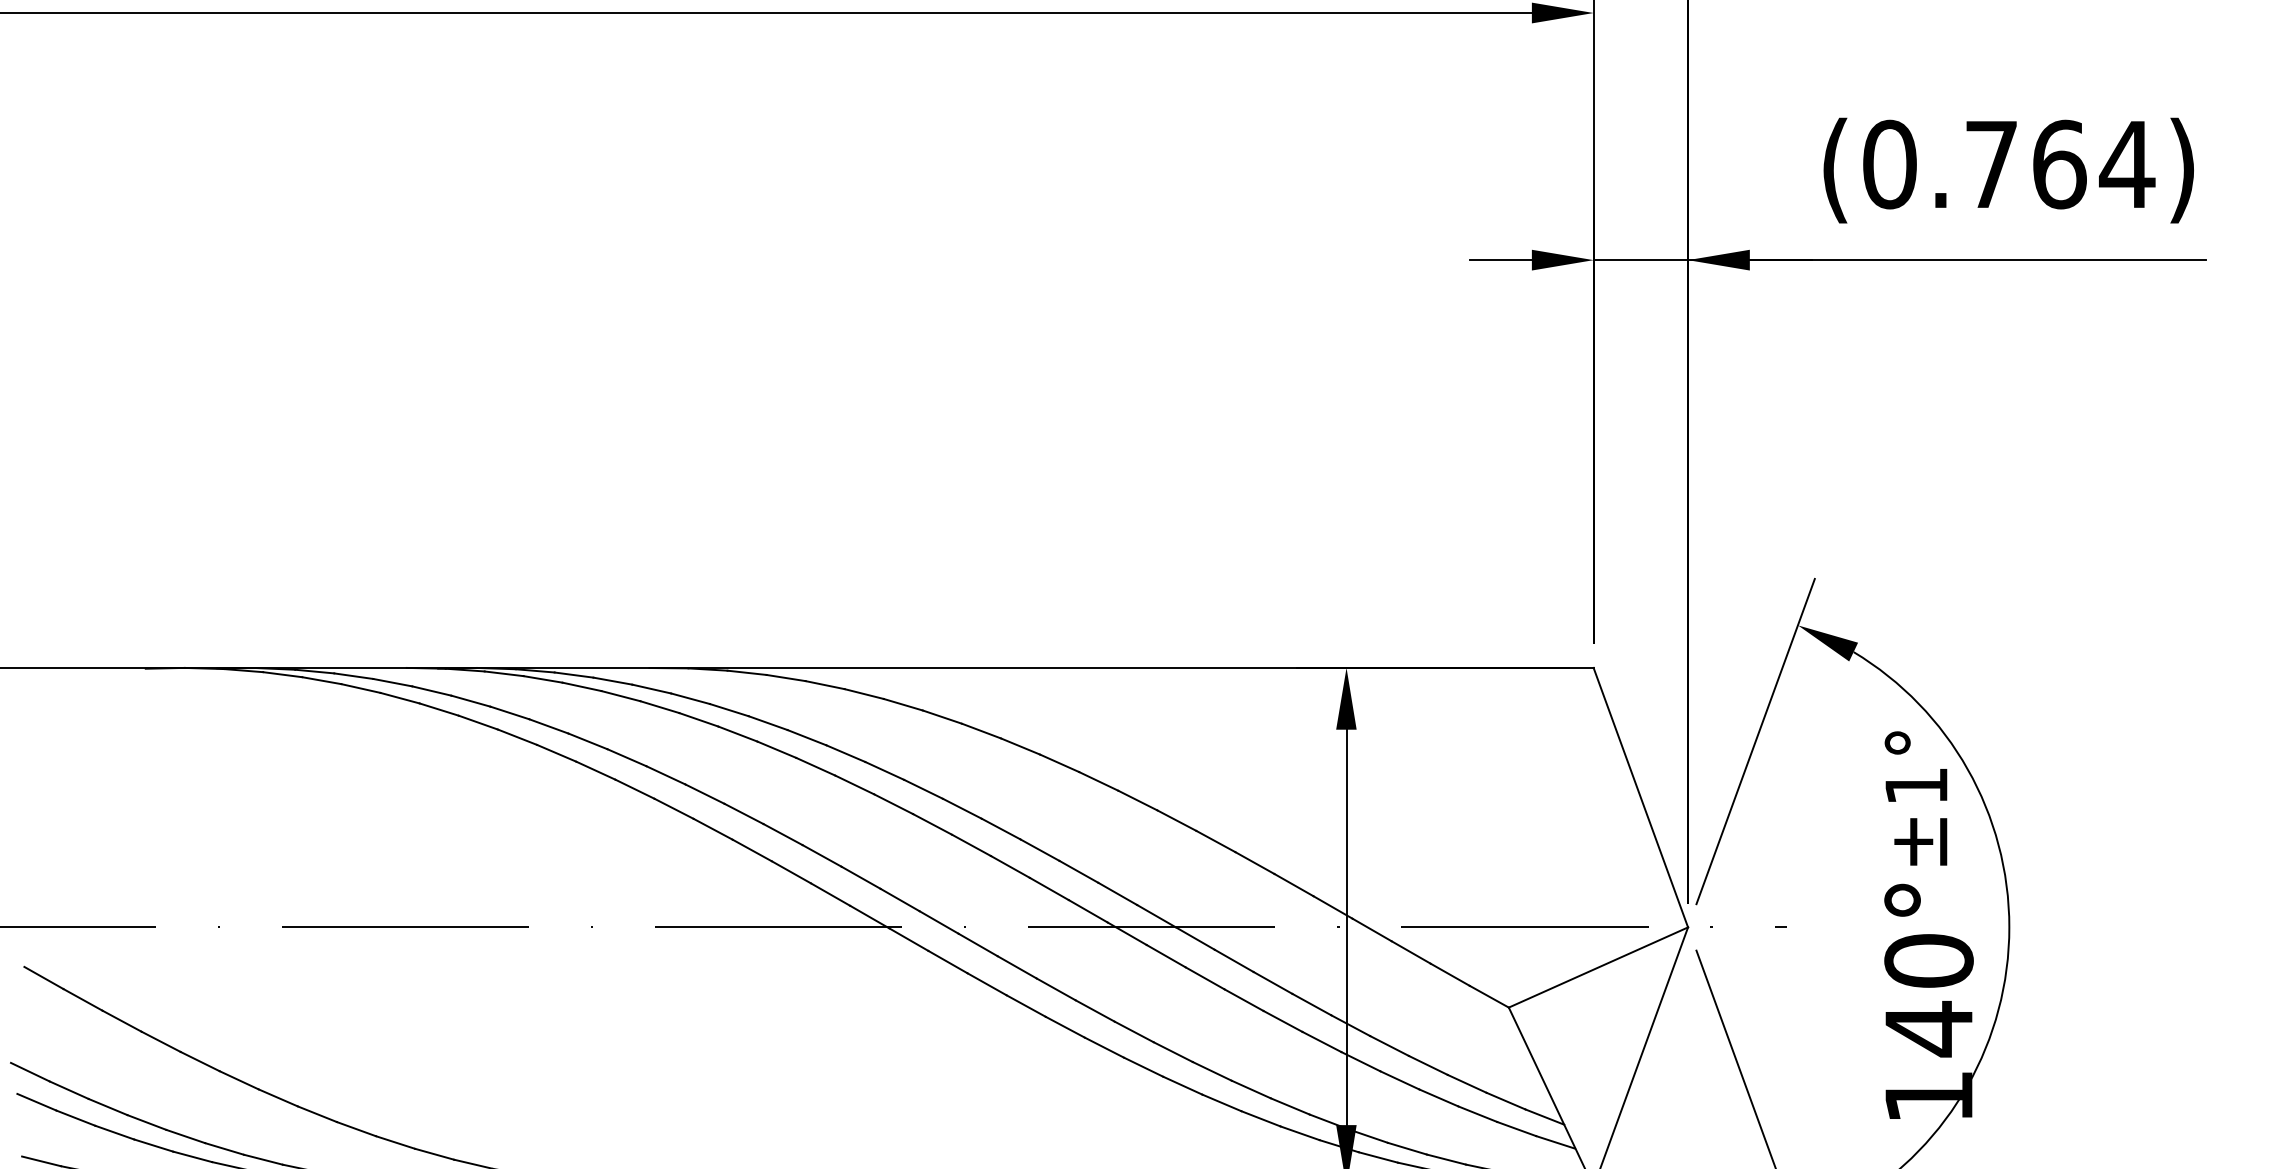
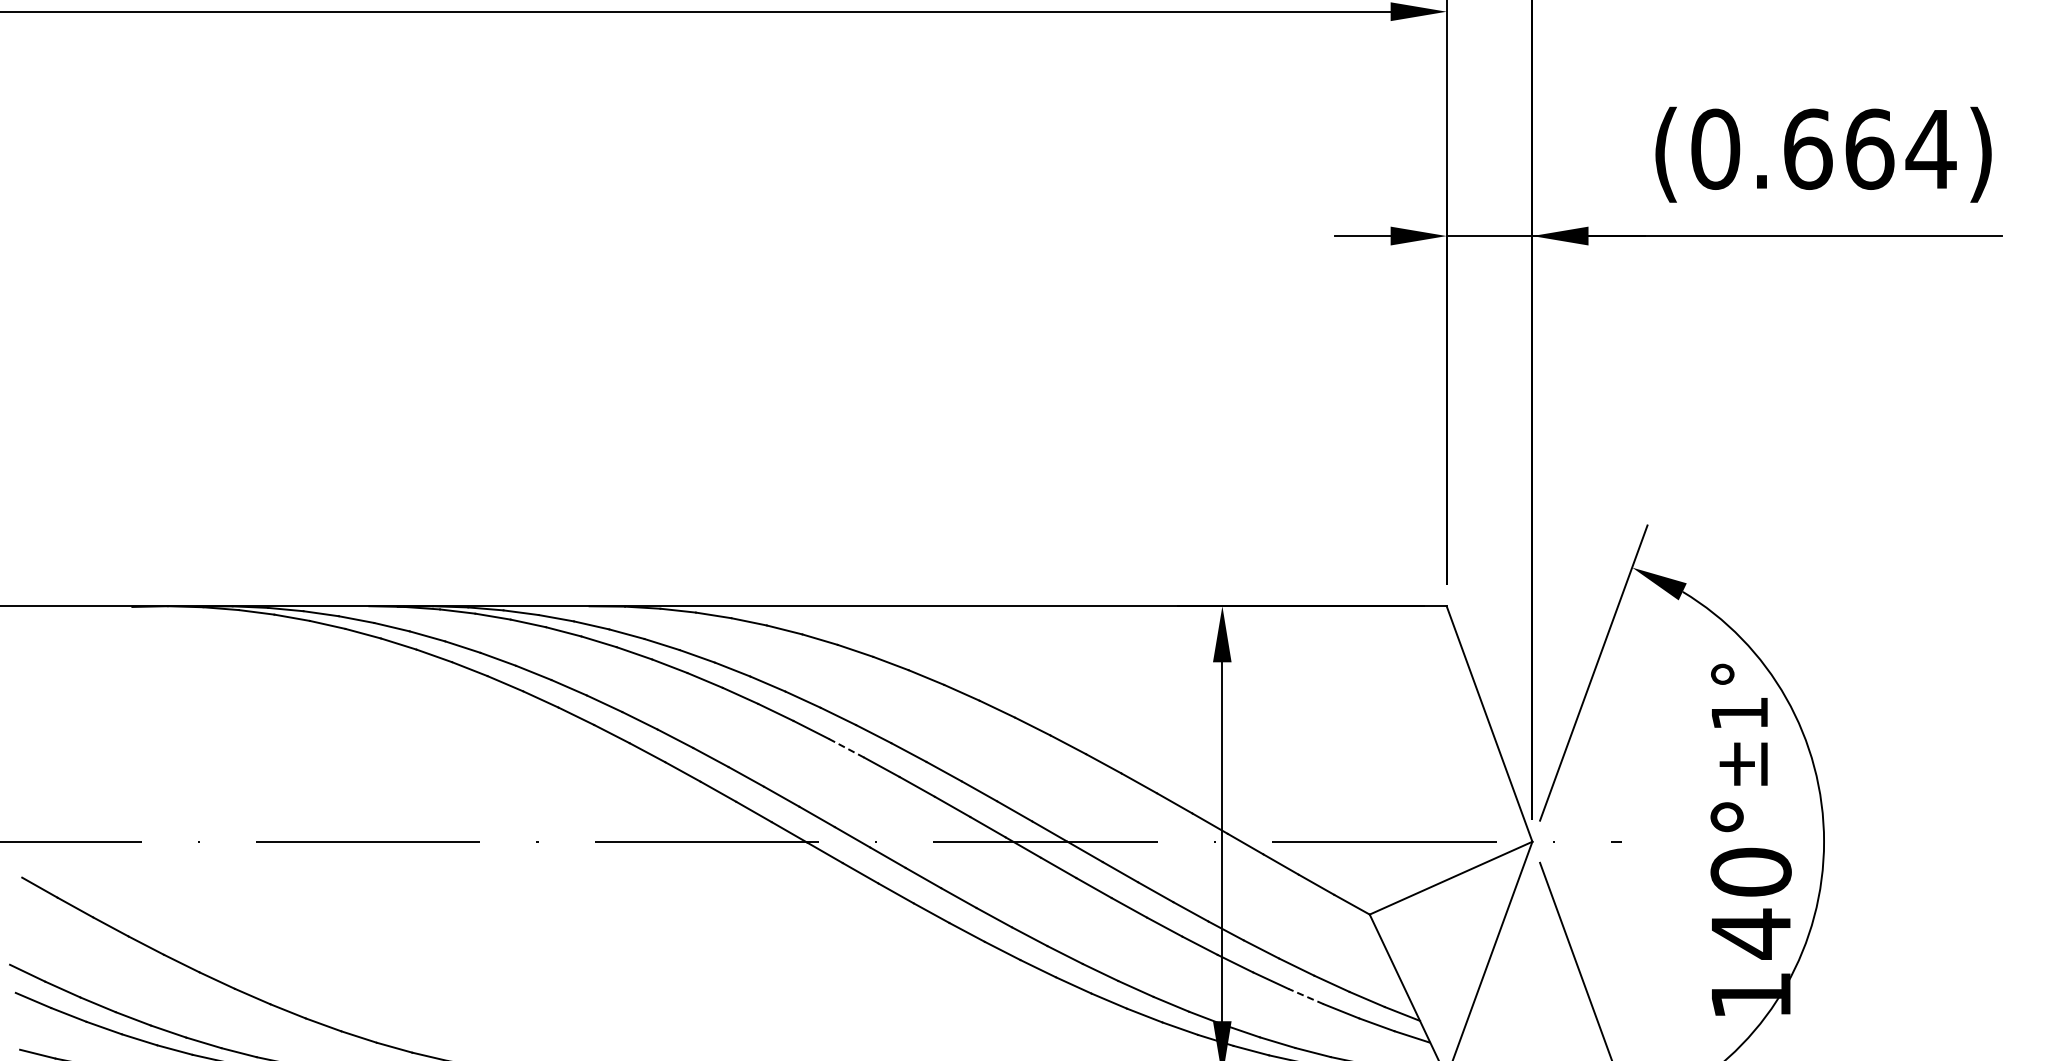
text: (1992, 163) -> (1808, 148), (0.764) -> (0.664)
line: (932, 824) -> (846, 748), solid -> dashed
line: (1438, 1097) -> (1305, 996), solid -> dashed

